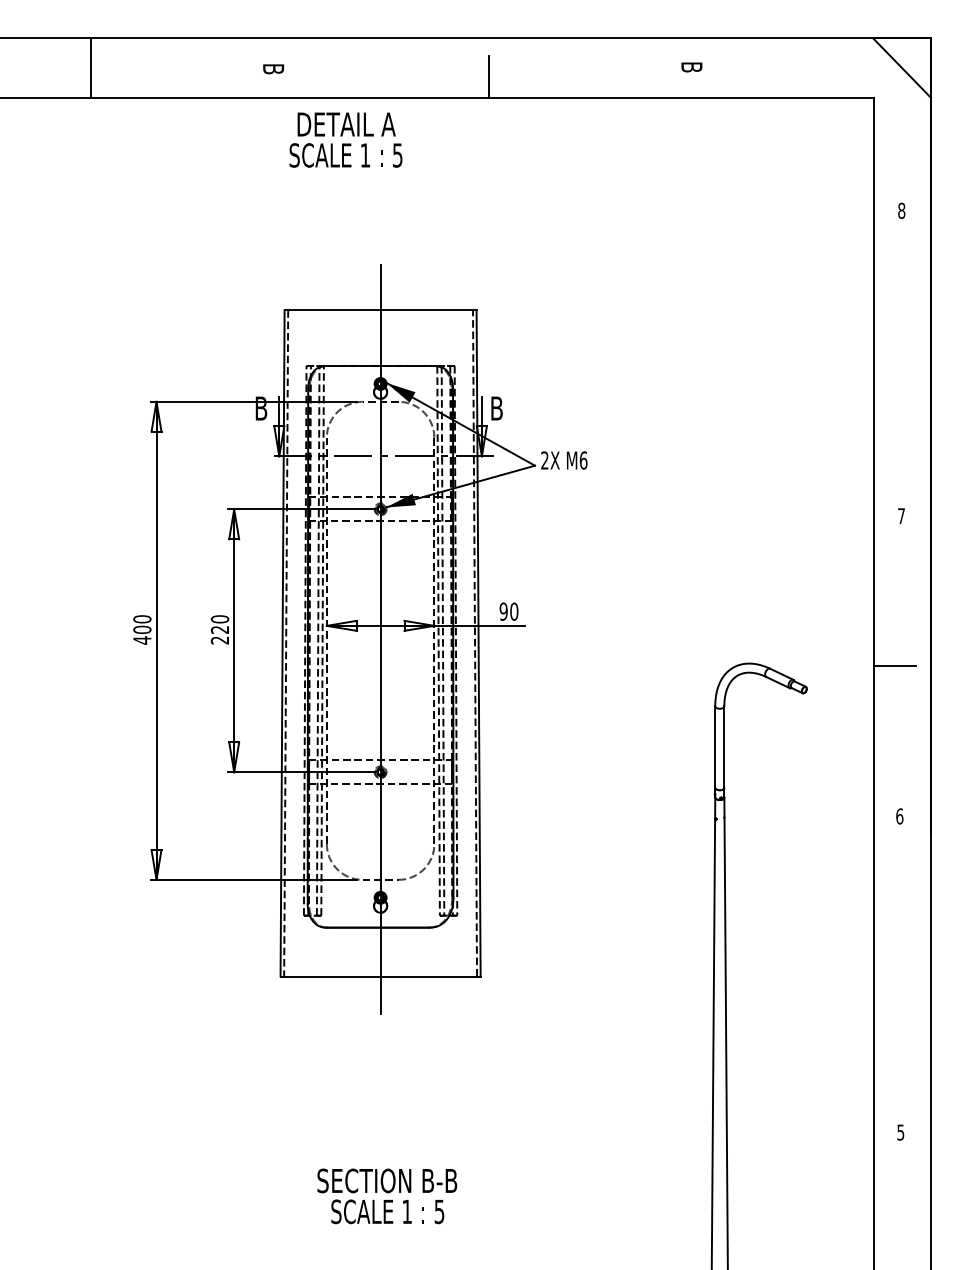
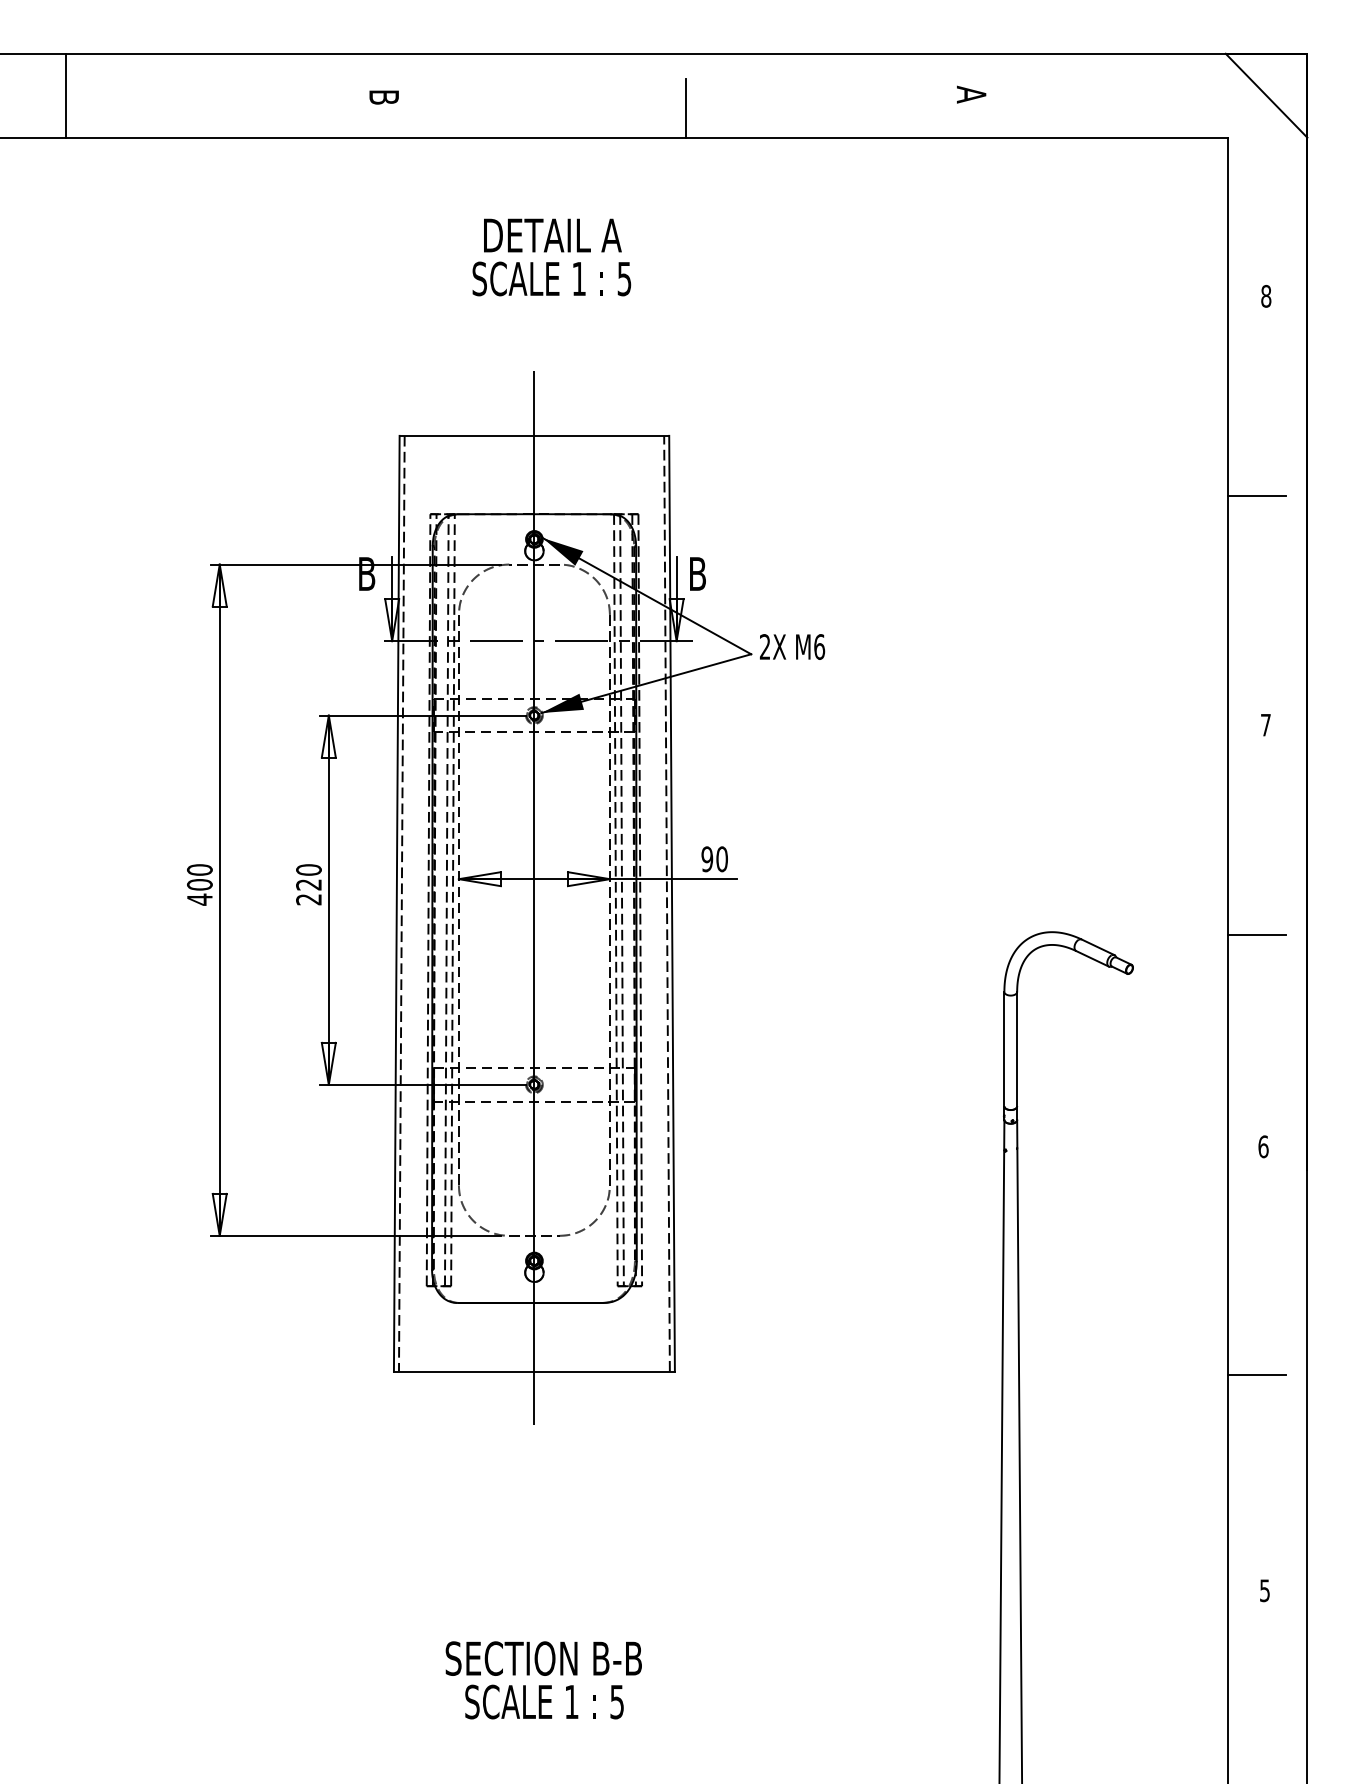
line: (90, 67) -> (65, 95), moved
text: (691, 67) -> (971, 95), B -> A
text: (345, 139) -> (551, 256), moved
line: (895, 352) -> (1257, 495), added
line: (895, 978) -> (1257, 1374), added

